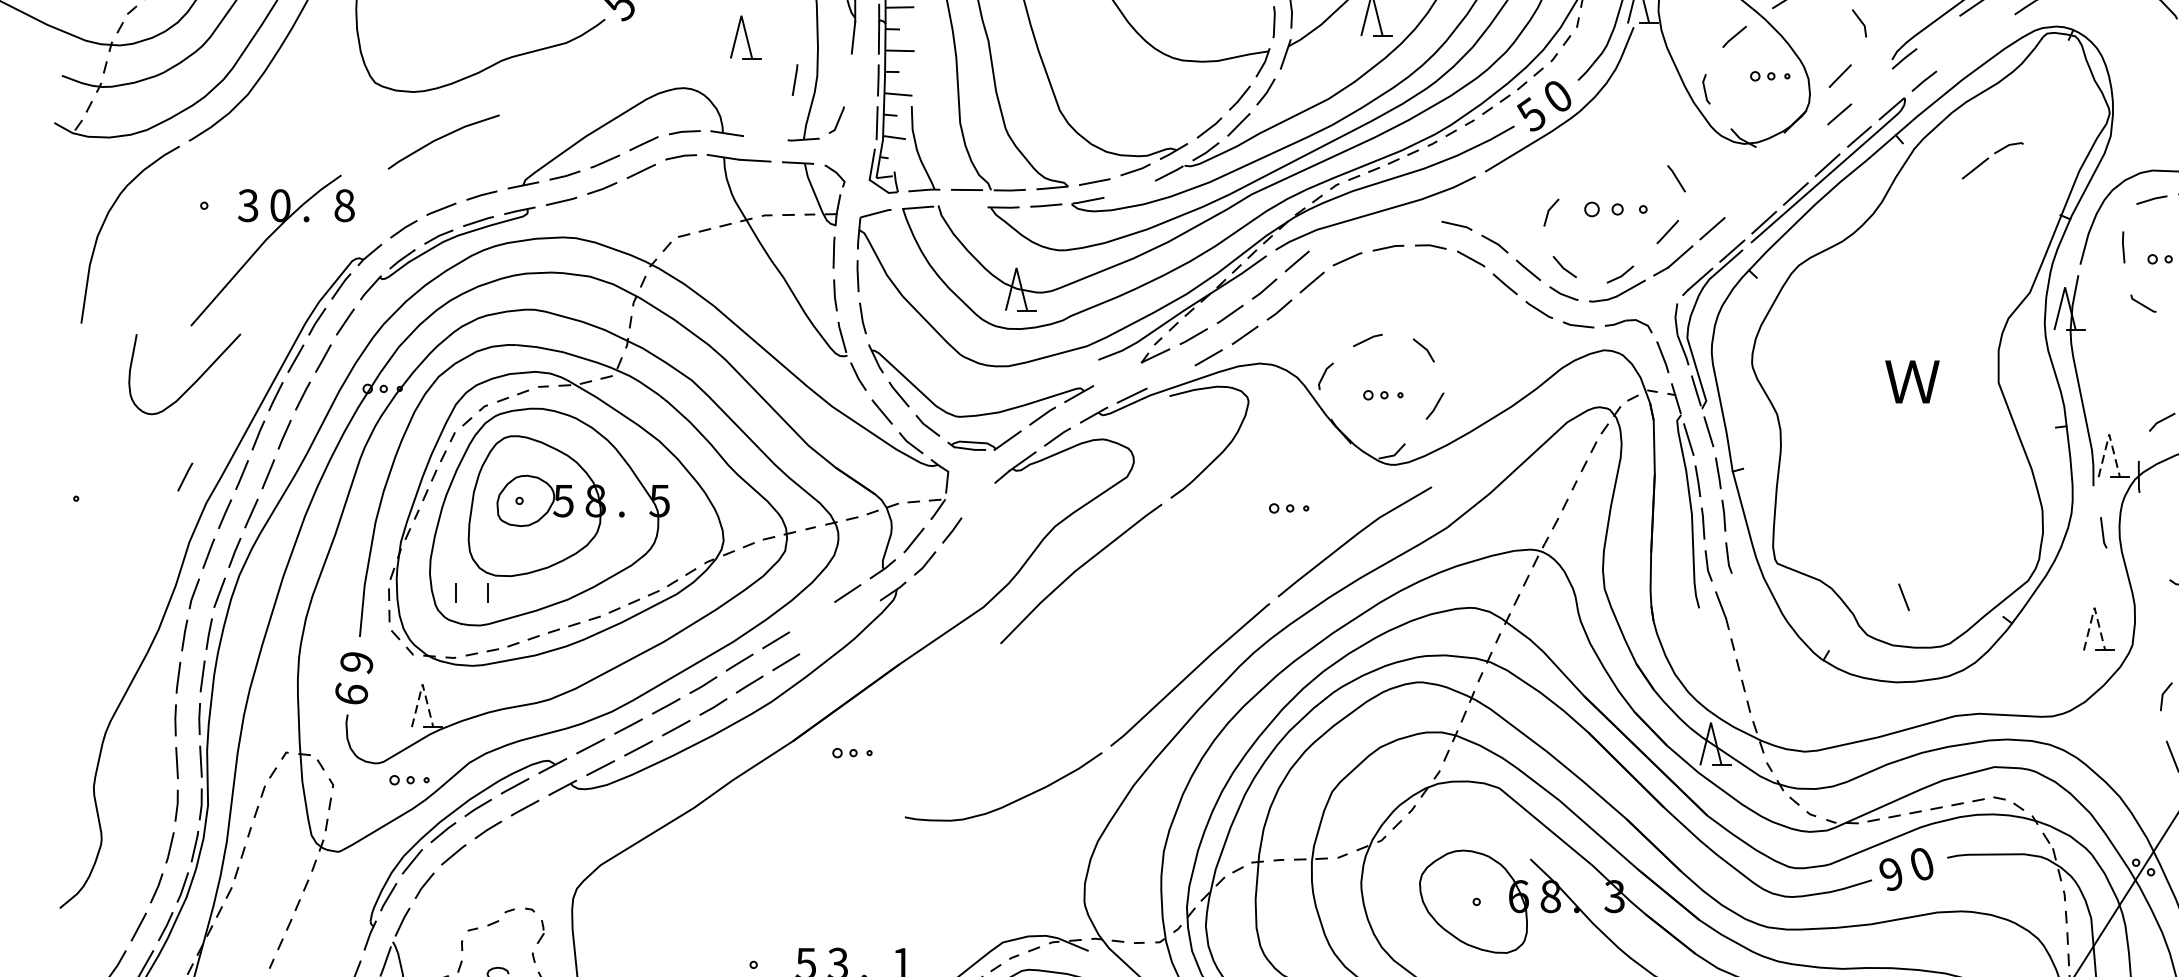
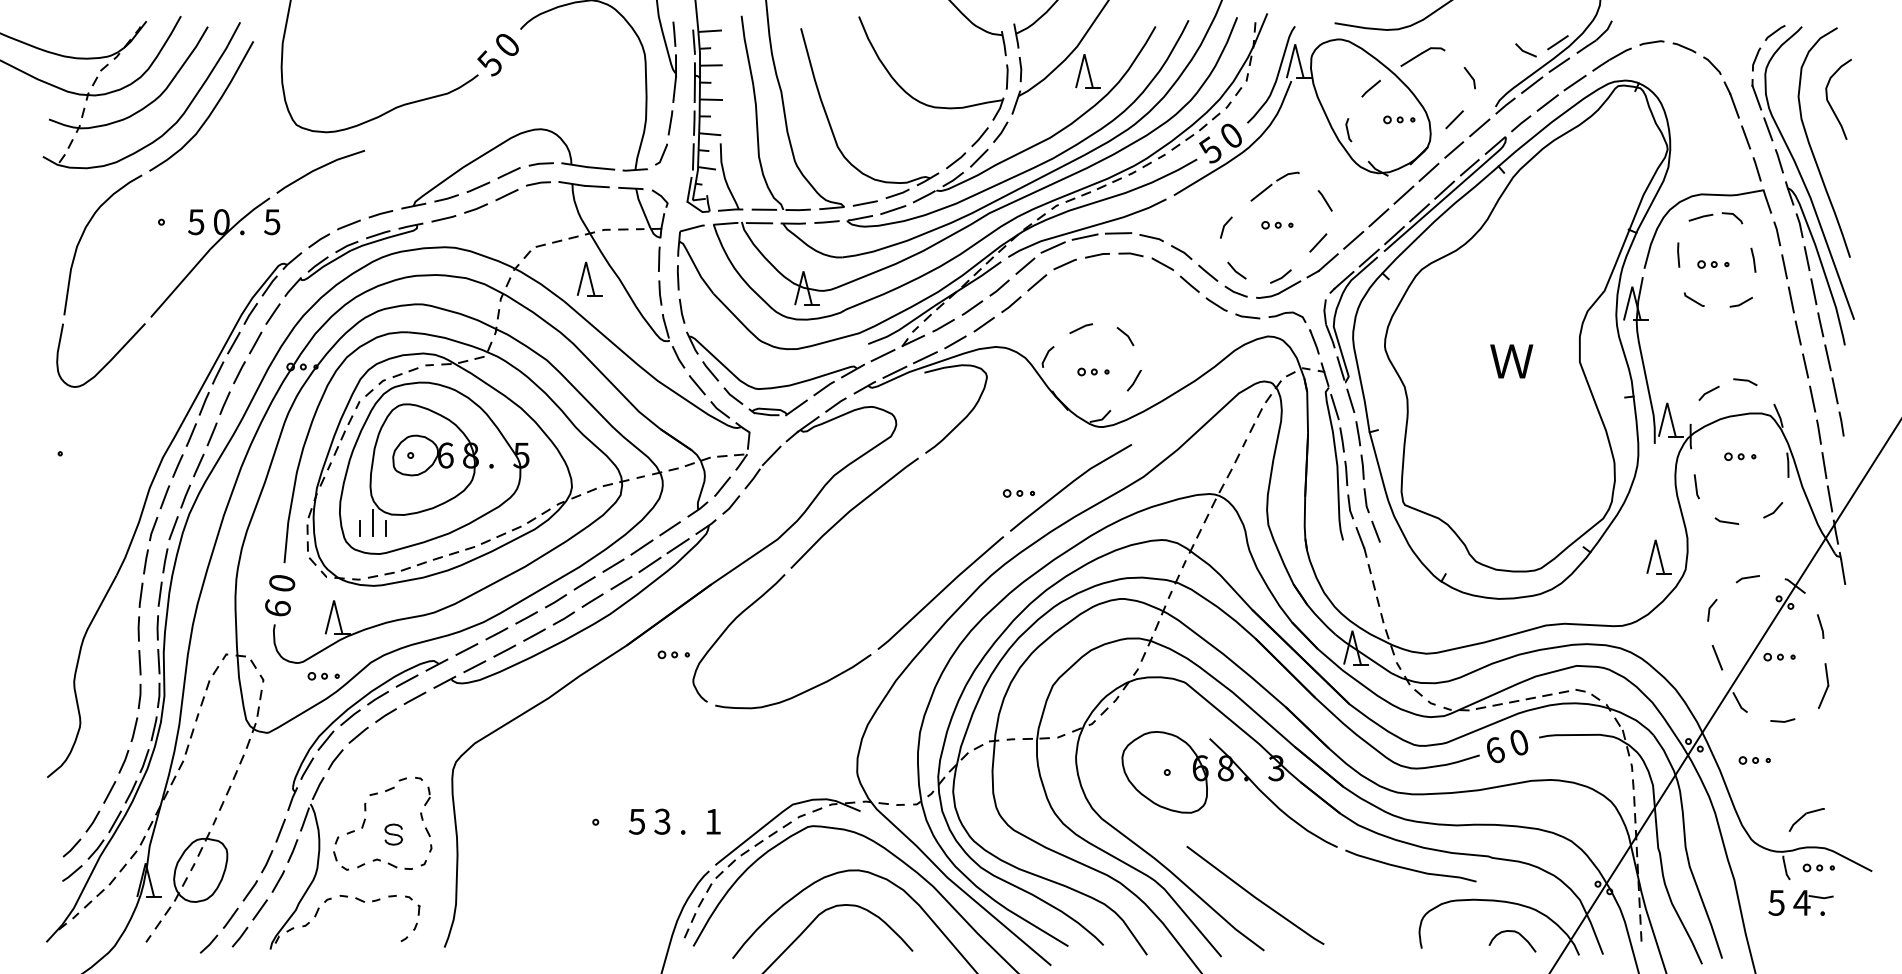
line: (1991, 29) -> (1574, 82), added
line: (1938, 31) -> (1532, 84), added
part: (745, 36) -> (589, 278), moved
line: (1957, 54) -> (1547, 102), added
line: (795, 79) -> (670, 122), moved
line: (1871, 85) -> (1479, 127), added
line: (760, 137) -> (601, 168), added
line: (442, 139) -> (319, 169), moved
line: (1807, 141) -> (1428, 171), added
part: (1991, 160) -> (1274, 186), moved
line: (1775, 170) -> (1403, 194), added
line: (1130, 190) -> (893, 210), added
line: (1743, 199) -> (1378, 217), added
text: (248, 204) -> (196, 221), 3 -> 5
text: (344, 206) -> (272, 222), 8 -> 5
line: (960, 207) -> (759, 223), added
part: (1616, 209) -> (1277, 225), size x0.62
line: (1414, 220) -> (1118, 233), added
line: (1371, 223) -> (1084, 236), added
line: (1331, 237) -> (1052, 247), added
line: (1116, 374) -> (882, 355), added
line: (1169, 376) -> (924, 357), added
curve: (192, 383) -> (107, 362), moved
line: (2109, 433) -> (1667, 402), dashed -> solid
line: (185, 476) -> (146, 436), removed
text: (563, 500) -> (445, 455), 5 -> 6
line: (976, 500) -> (771, 455), added
part: (1288, 508) -> (1018, 493), moved
line: (2103, 532) -> (1696, 486), moved
line: (472, 585) -> (373, 522), added
line: (1903, 597) -> (1375, 531), moved
line: (2094, 607) -> (1655, 539), dashed -> solid
line: (857, 616) -> (677, 546), added
line: (811, 617) -> (641, 547), added
line: (821, 638) -> (649, 564), added
text: (357, 662) -> (282, 583), 9 -> 0
line: (423, 684) -> (334, 600), dashed -> solid
curve: (920, 721) -> (727, 629), added
text: (1890, 874) -> (1494, 750), 9 -> 6

